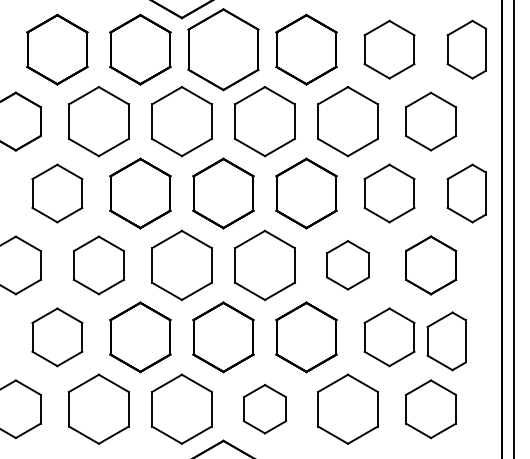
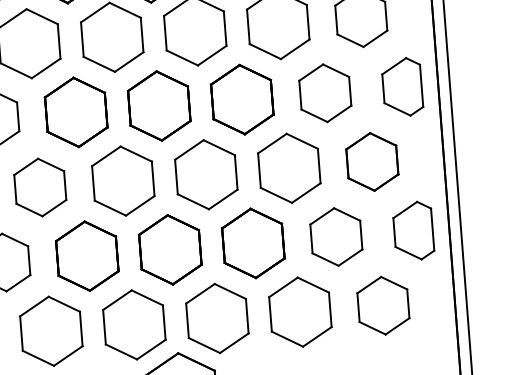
part: (347, 264) -> (288, 167), size x1.43
part: (446, 341) -> (413, 231), moved
part: (264, 408) -> (216, 317), size x1.43

